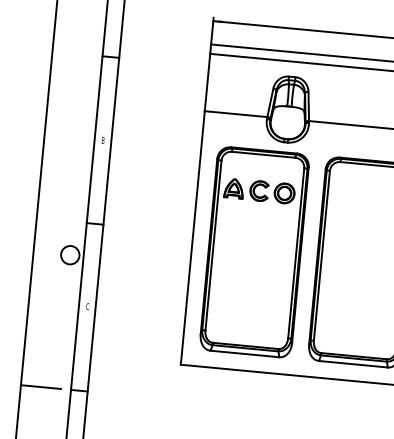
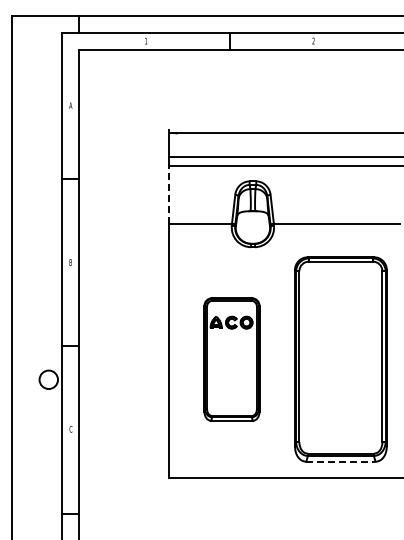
line: (207, 82) -> (169, 194), solid -> dashed
part: (254, 252) -> (231, 359), size x0.6
line: (353, 364) -> (340, 461), solid -> dashed
line: (40, 386) -> (31, 513), removed

